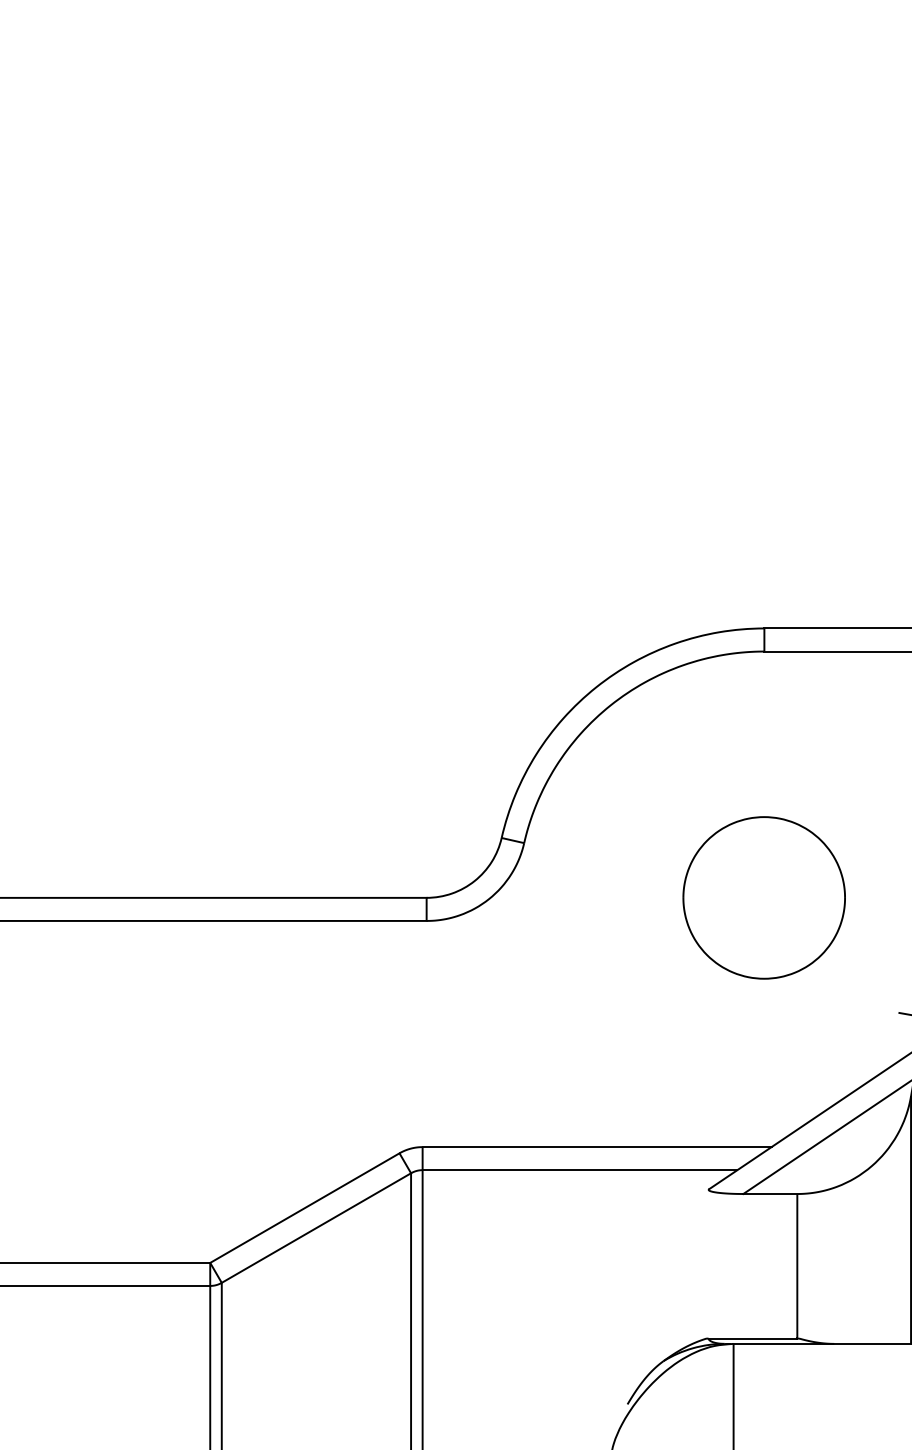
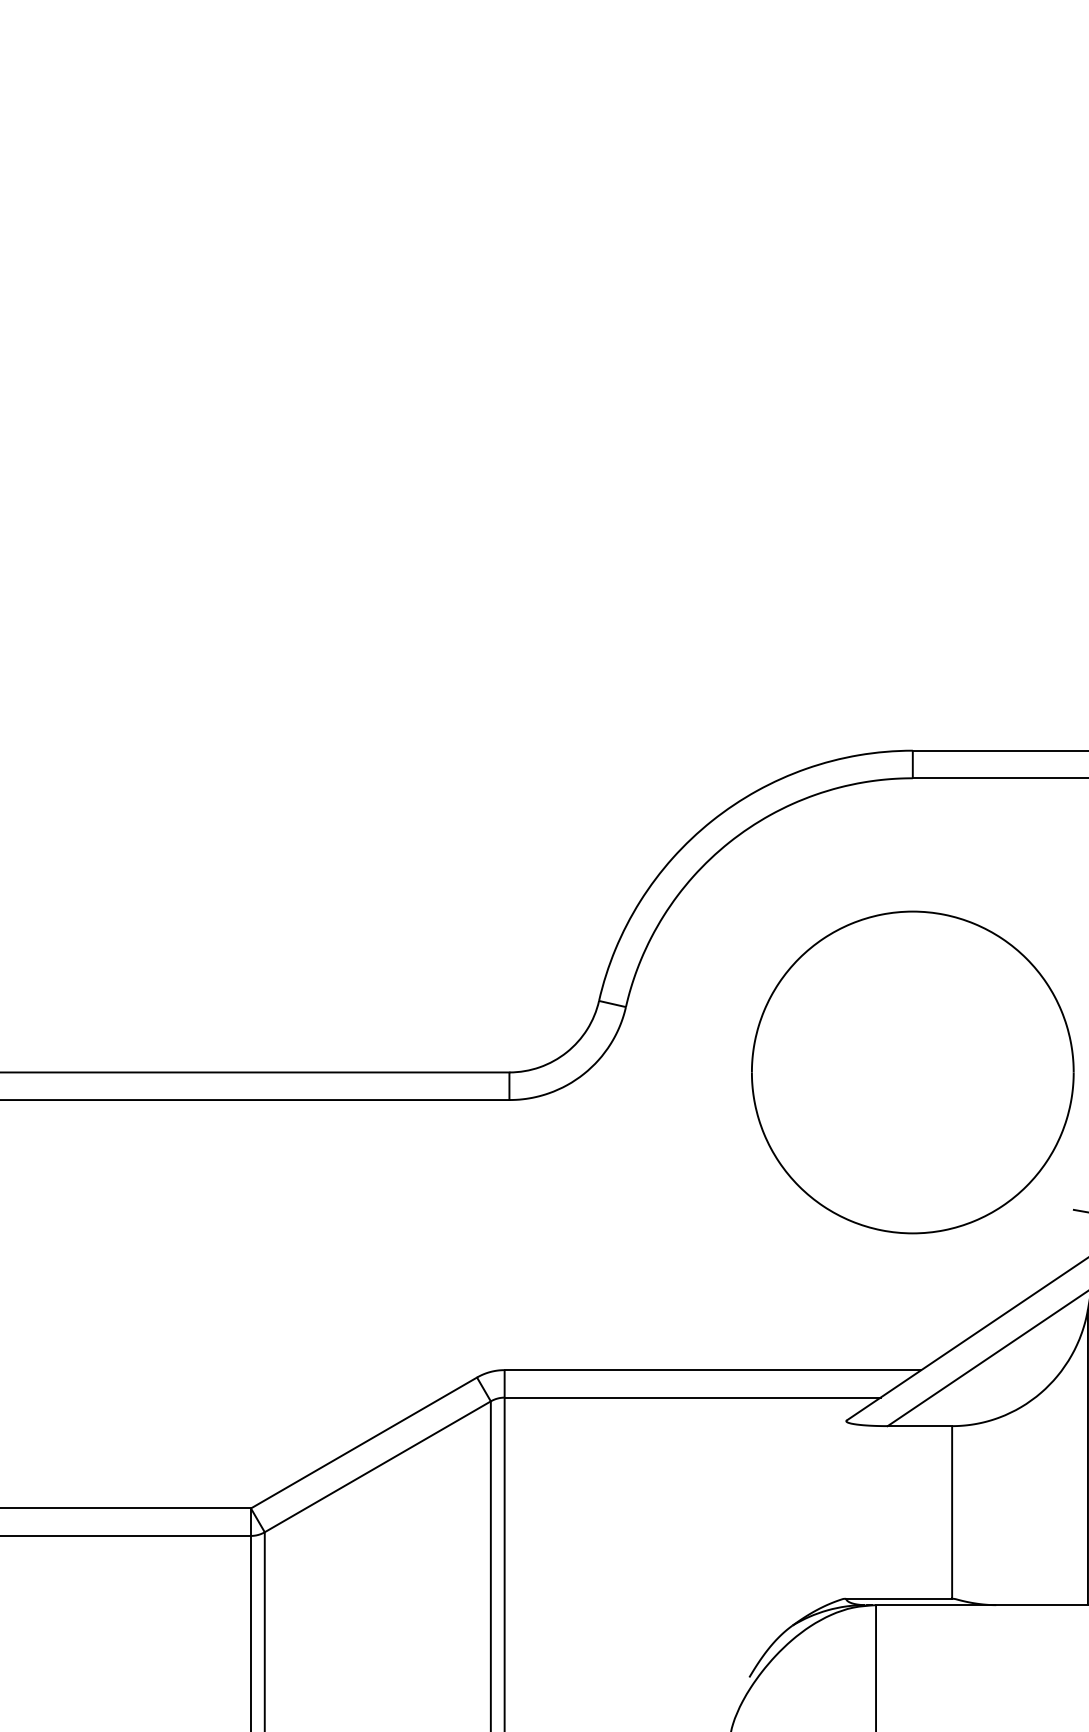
part: (763, 897) -> (911, 1072), size x1.67

